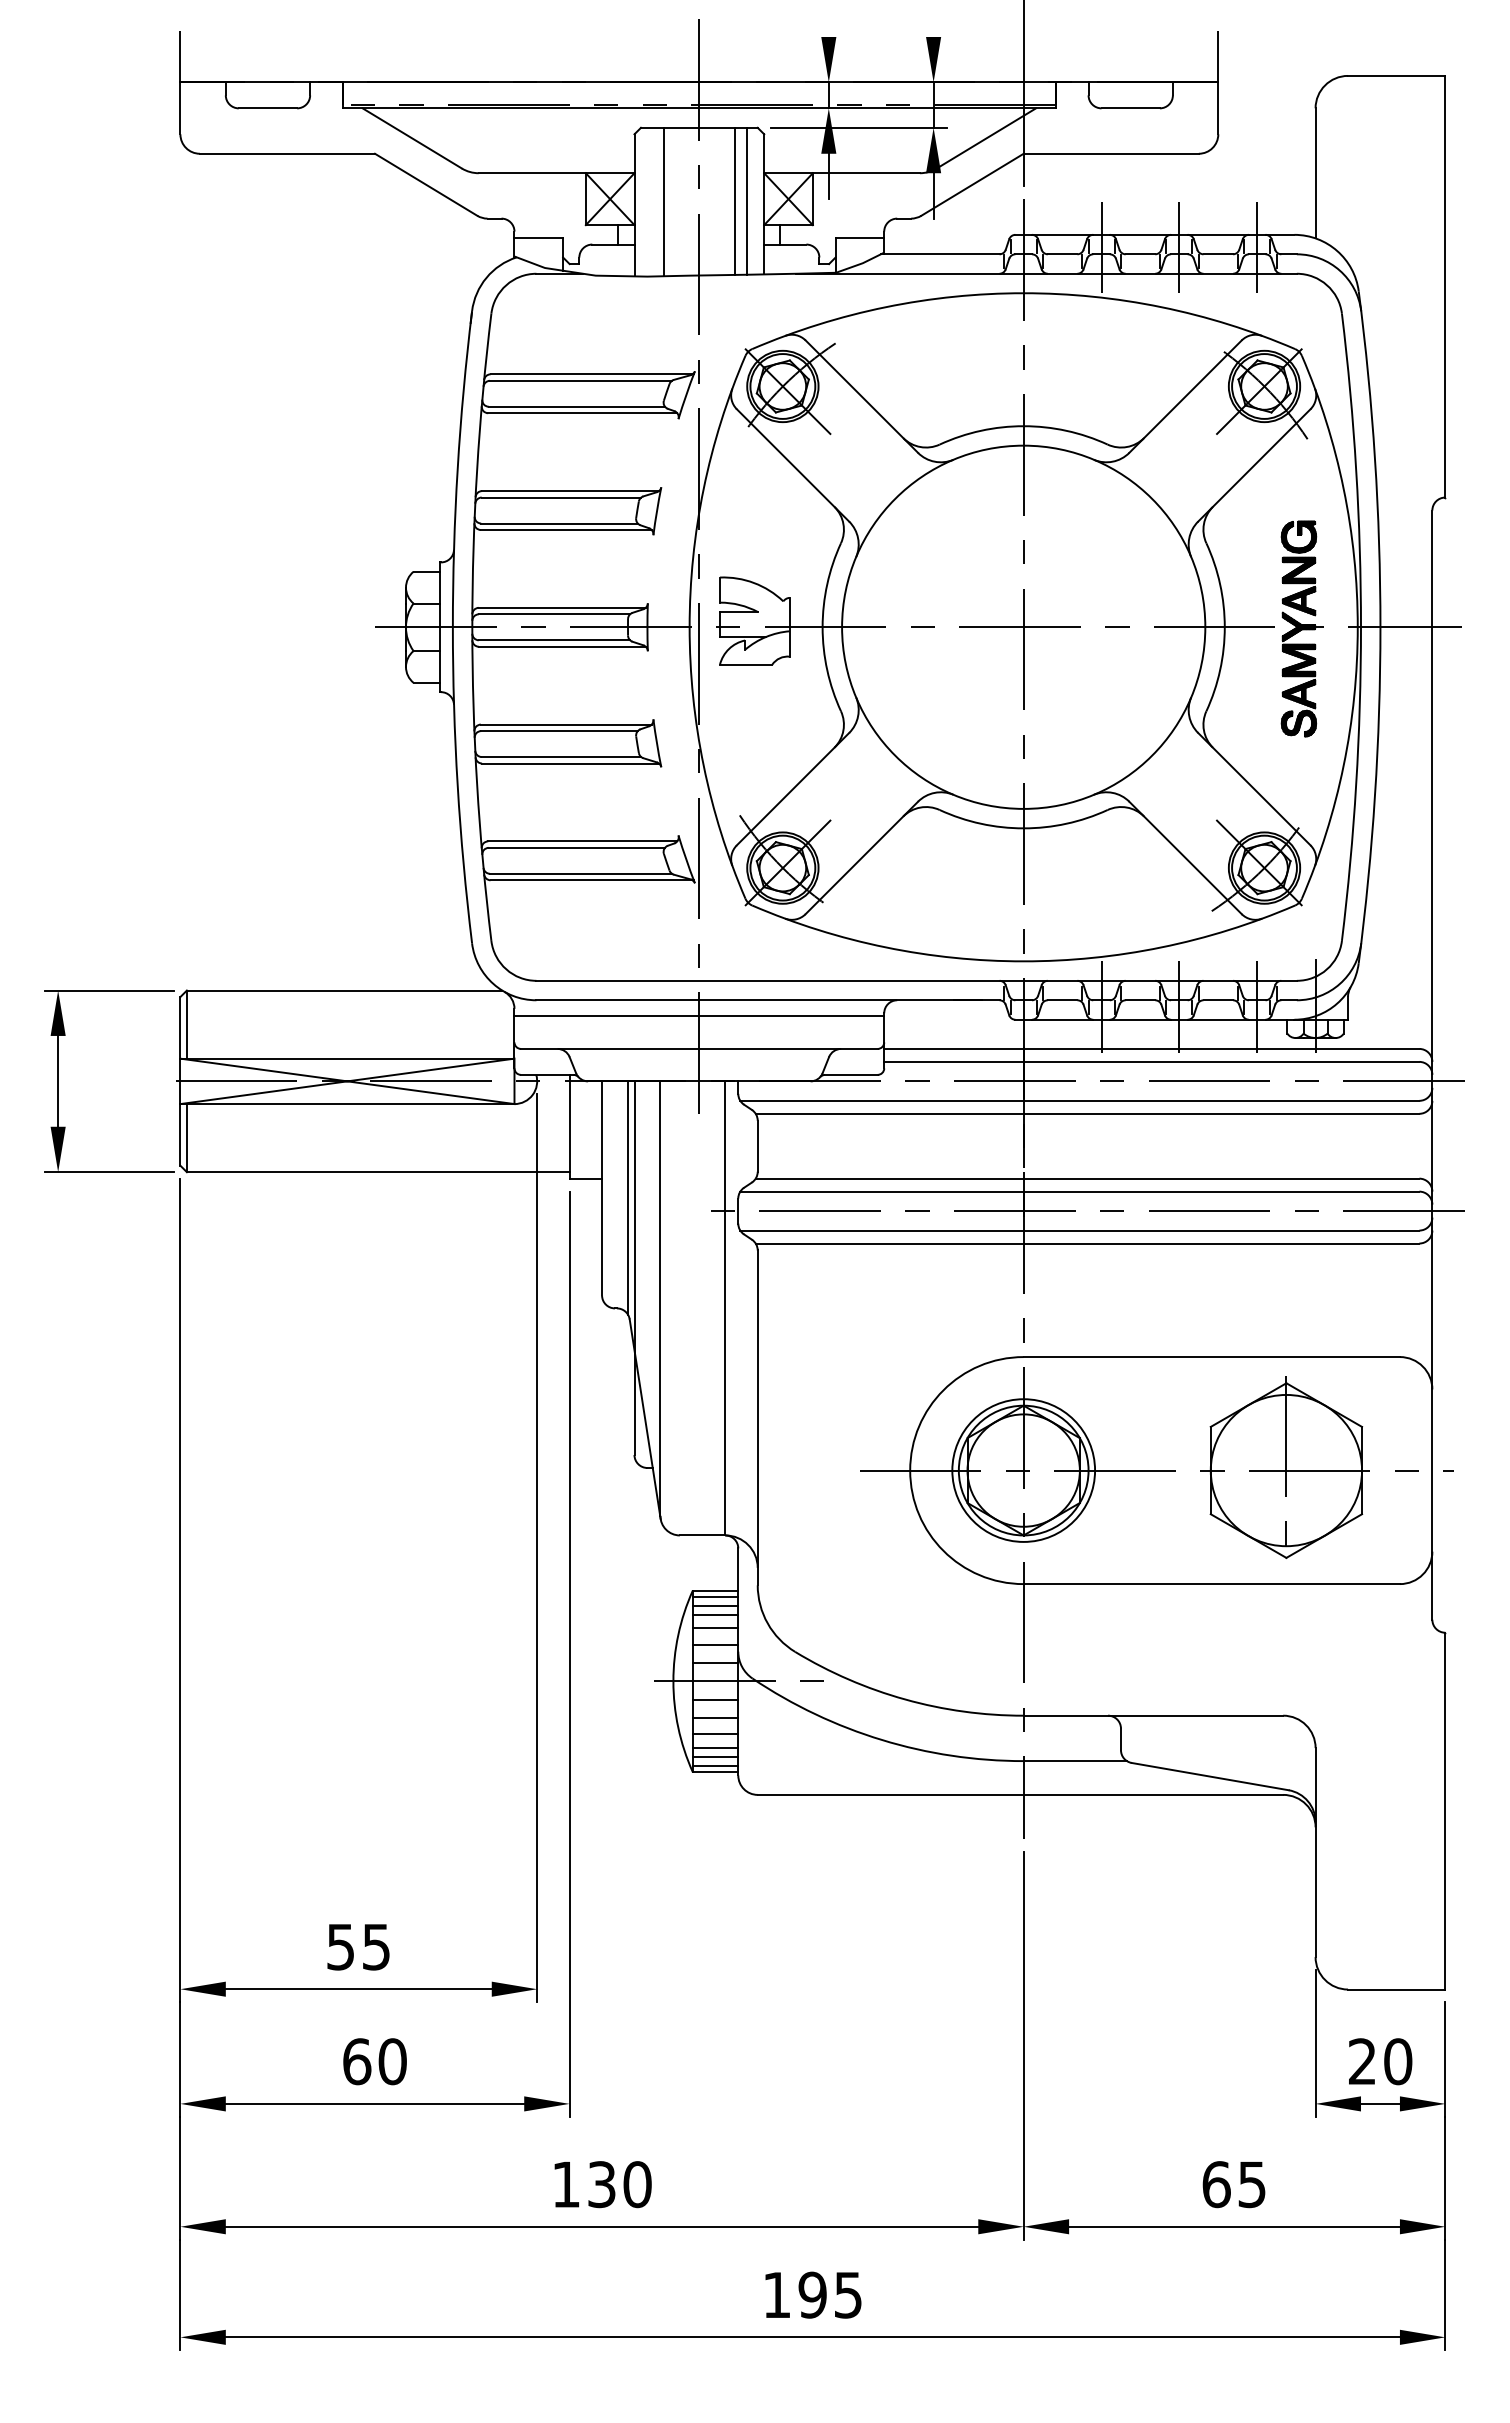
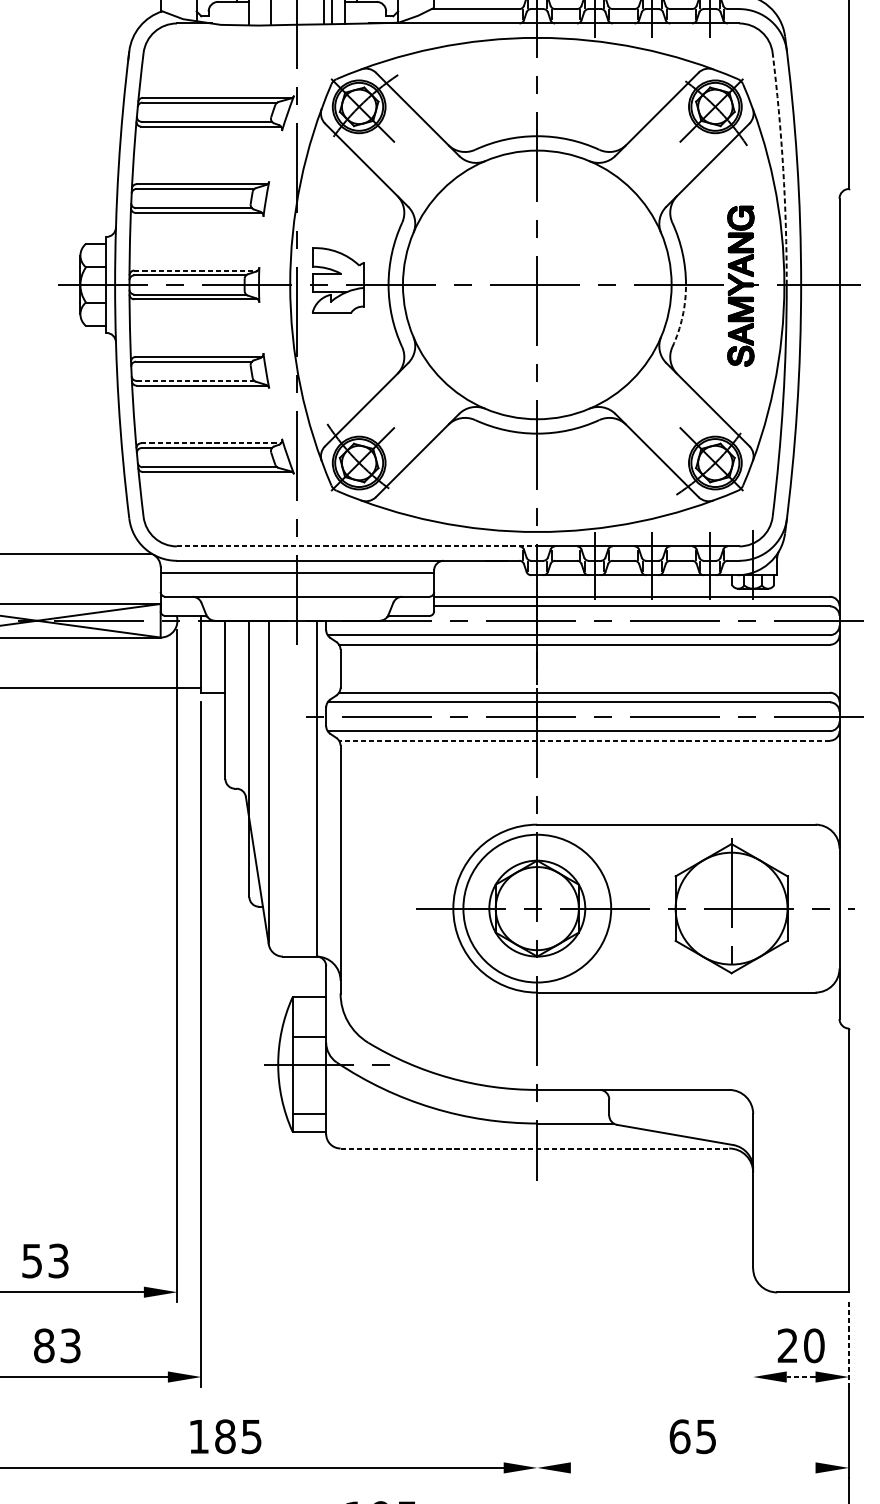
arc: (1356, 470) -> (783, 168), solid -> dashed
line: (562, 607) -> (196, 270), solid -> dashed
arc: (1220, 670) -> (682, 316), solid -> dashed
line: (561, 757) -> (195, 381), solid -> dashed
line: (582, 841) -> (210, 443), solid -> dashed
line: (780, 980) -> (357, 546), solid -> dashed
line: (628, 1197) -> (245, 706), removed
line: (1087, 1243) -> (584, 740), solid -> dashed
circle: (1023, 1470) -> (537, 908), size x1.4
line: (715, 1597) -> (309, 1002), removed
line: (715, 1605) -> (309, 1008), removed
line: (715, 1615) -> (309, 1015), removed
line: (715, 1628) -> (309, 1025), removed
line: (715, 1663) -> (309, 1051), removed
line: (715, 1699) -> (309, 1077), removed
line: (715, 1718) -> (309, 1092), removed
line: (715, 1734) -> (309, 1103), removed
line: (715, 1757) -> (309, 1120), removed
line: (715, 1765) -> (309, 1126), removed
line: (1020, 1794) -> (534, 1148), solid -> dashed
text: (376, 1946) -> (58, 1260), 55 -> 53
line: (1315, 2043) -> (753, 1332), removed
line: (1023, 2045) -> (537, 1333), removed
line: (1445, 2060) -> (849, 1344), solid -> dashed
text: (374, 2061) -> (57, 1345), 60 -> 83
line: (1379, 2103) -> (800, 1376), solid -> dashed
text: (619, 2184) -> (238, 1436), 130 -> 185
line: (1234, 2226) -> (693, 1467), removed

